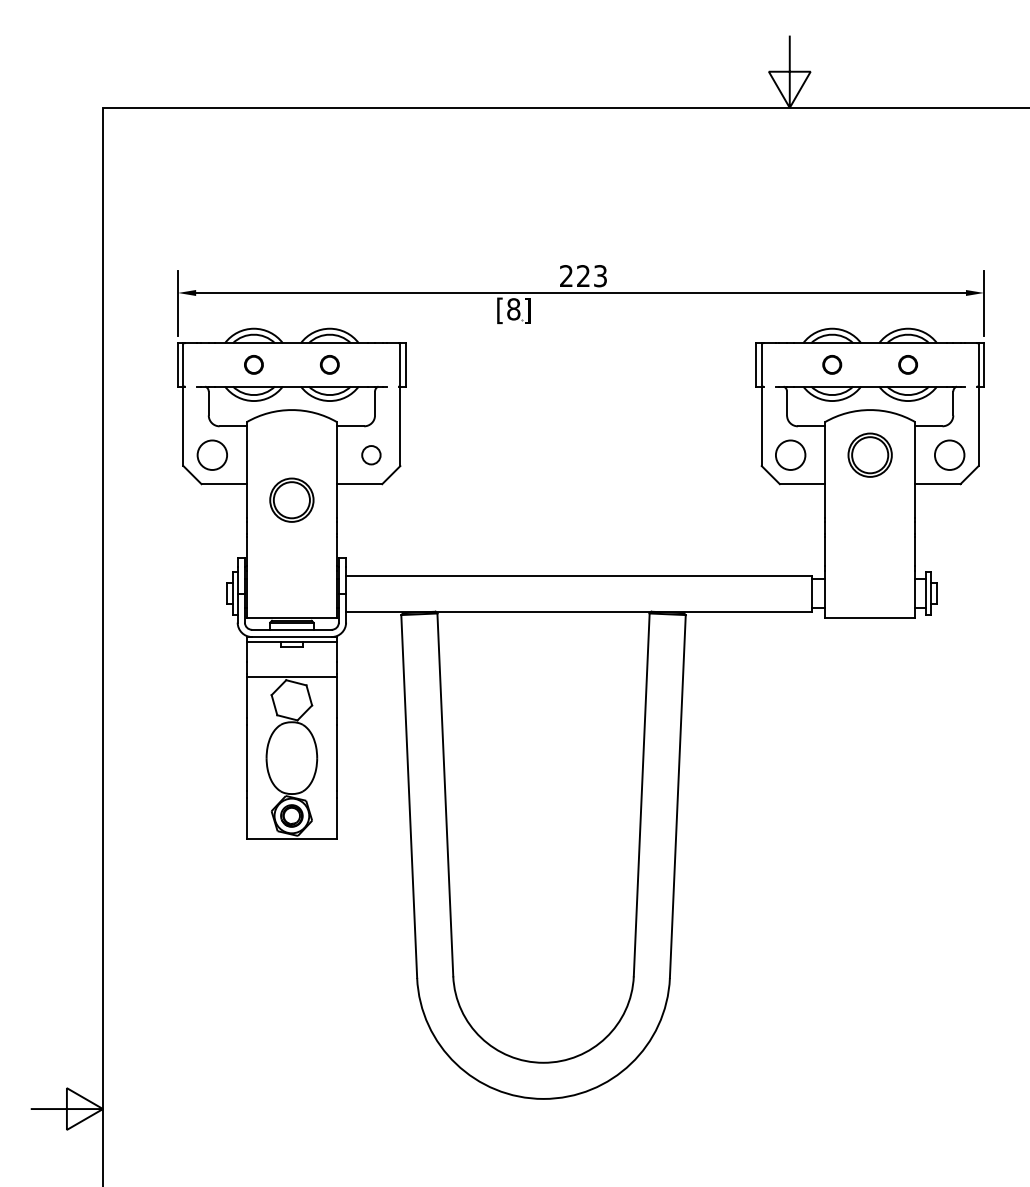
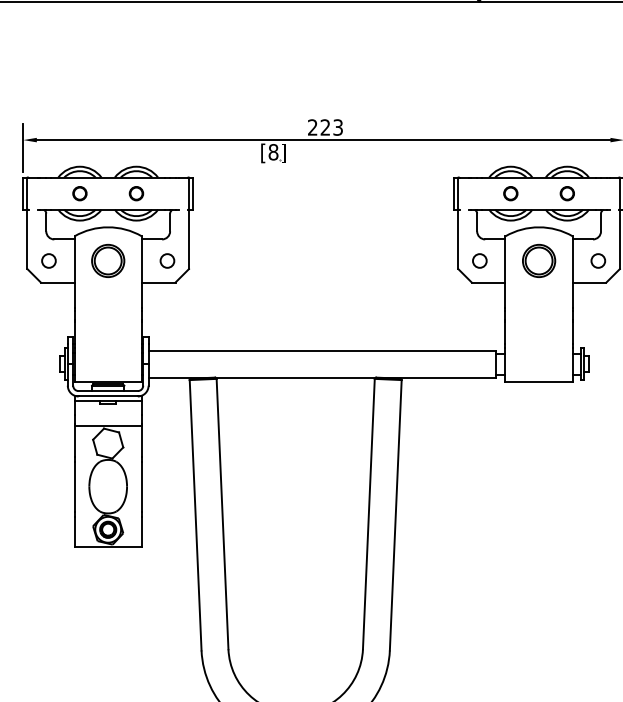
circle: (212, 455) -> (49, 261), size x0.62
circle: (790, 455) -> (479, 261), size x0.62
circle: (949, 455) -> (598, 261), size x0.62
part: (291, 499) -> (107, 260), moved

